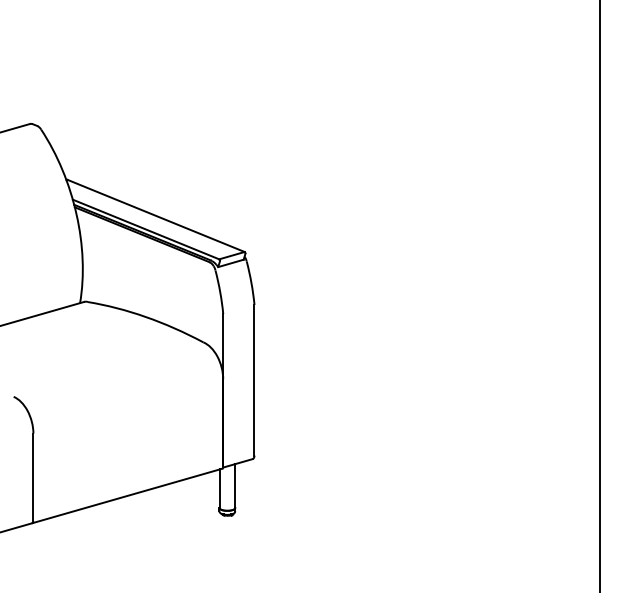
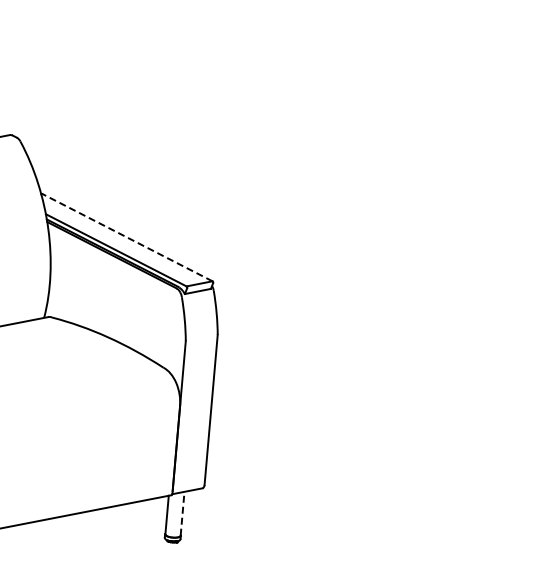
line: (155, 215) -> (126, 237), solid -> dashed
line: (235, 485) -> (183, 513), solid -> dashed

